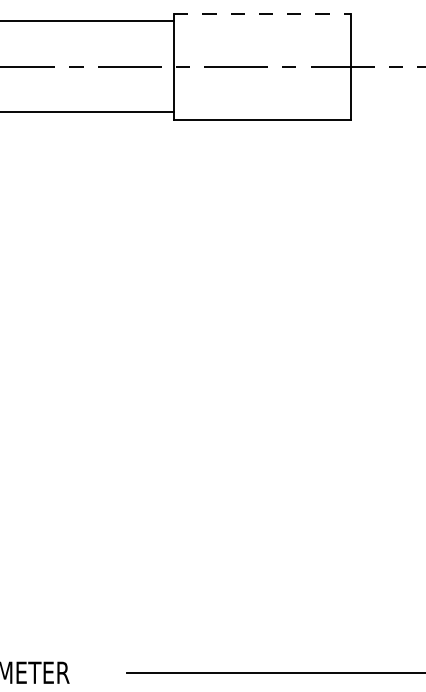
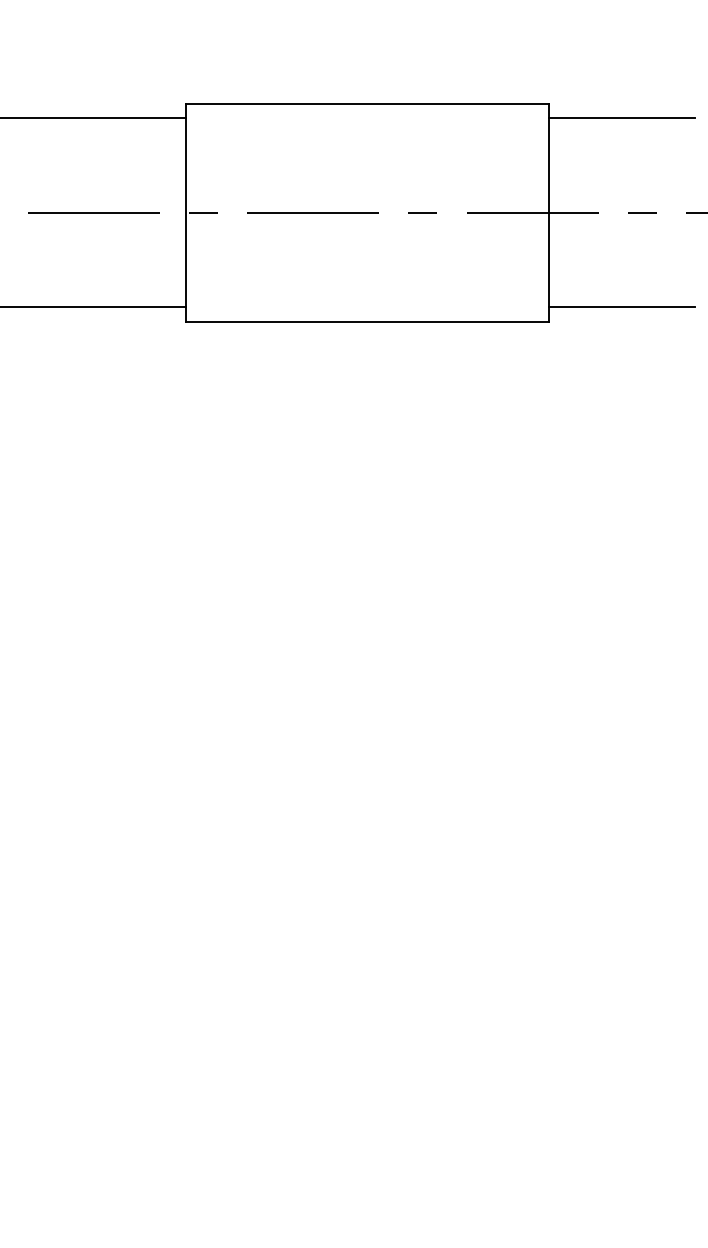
line: (262, 13) -> (367, 103), dashed -> solid
line: (385, 20) -> (620, 117), added
line: (385, 112) -> (620, 307), added

